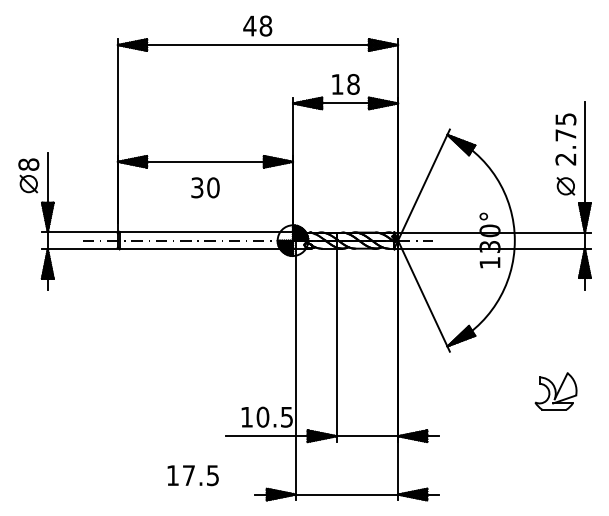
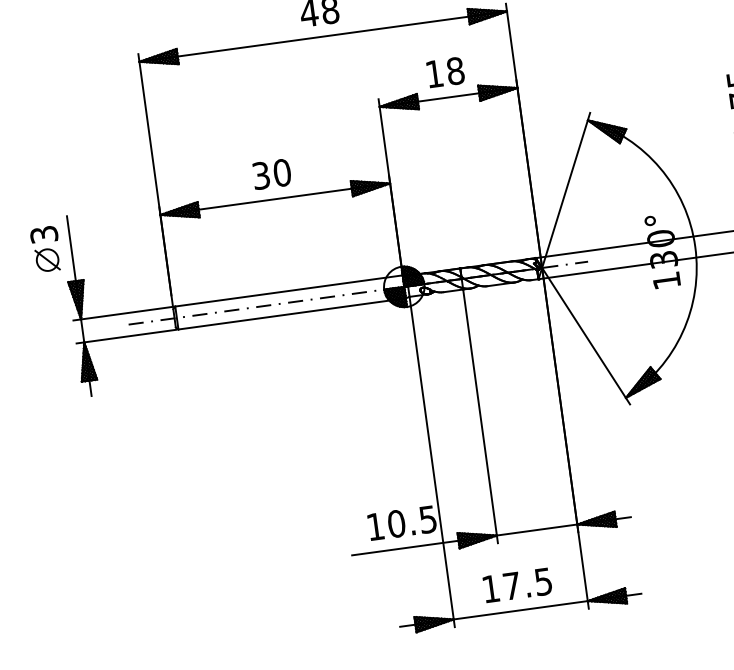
text: (28, 164) -> (43, 234), 8 -> 3
text: (205, 187) -> (271, 173), moved
text: (192, 475) -> (516, 585), moved

